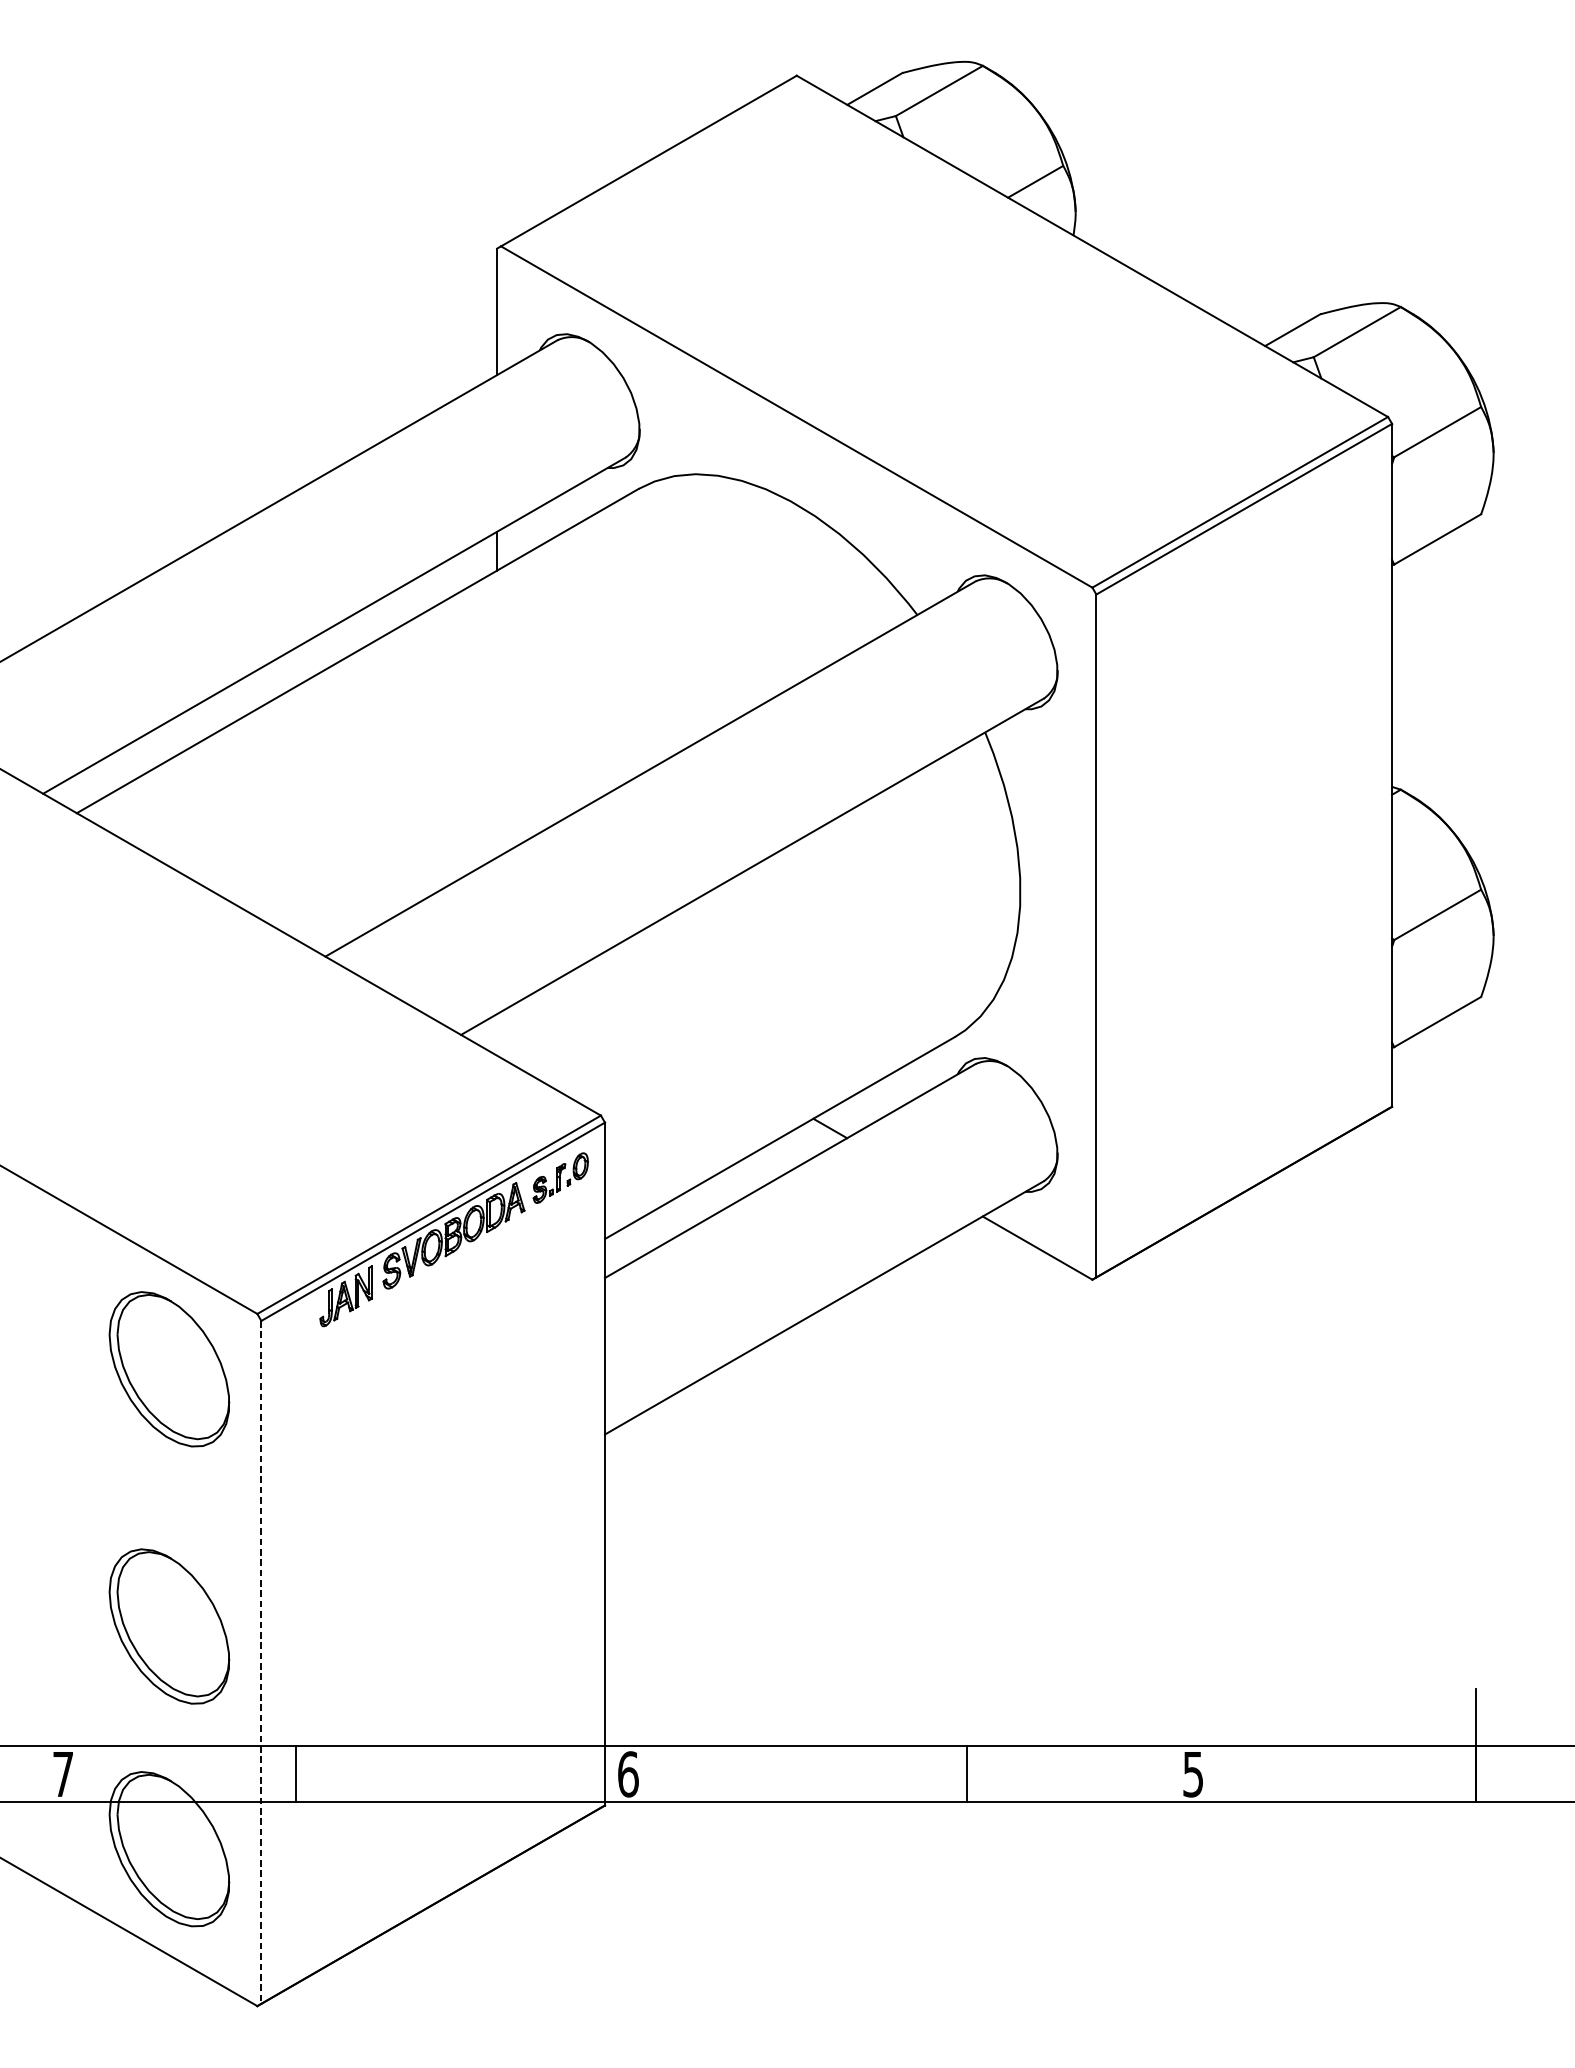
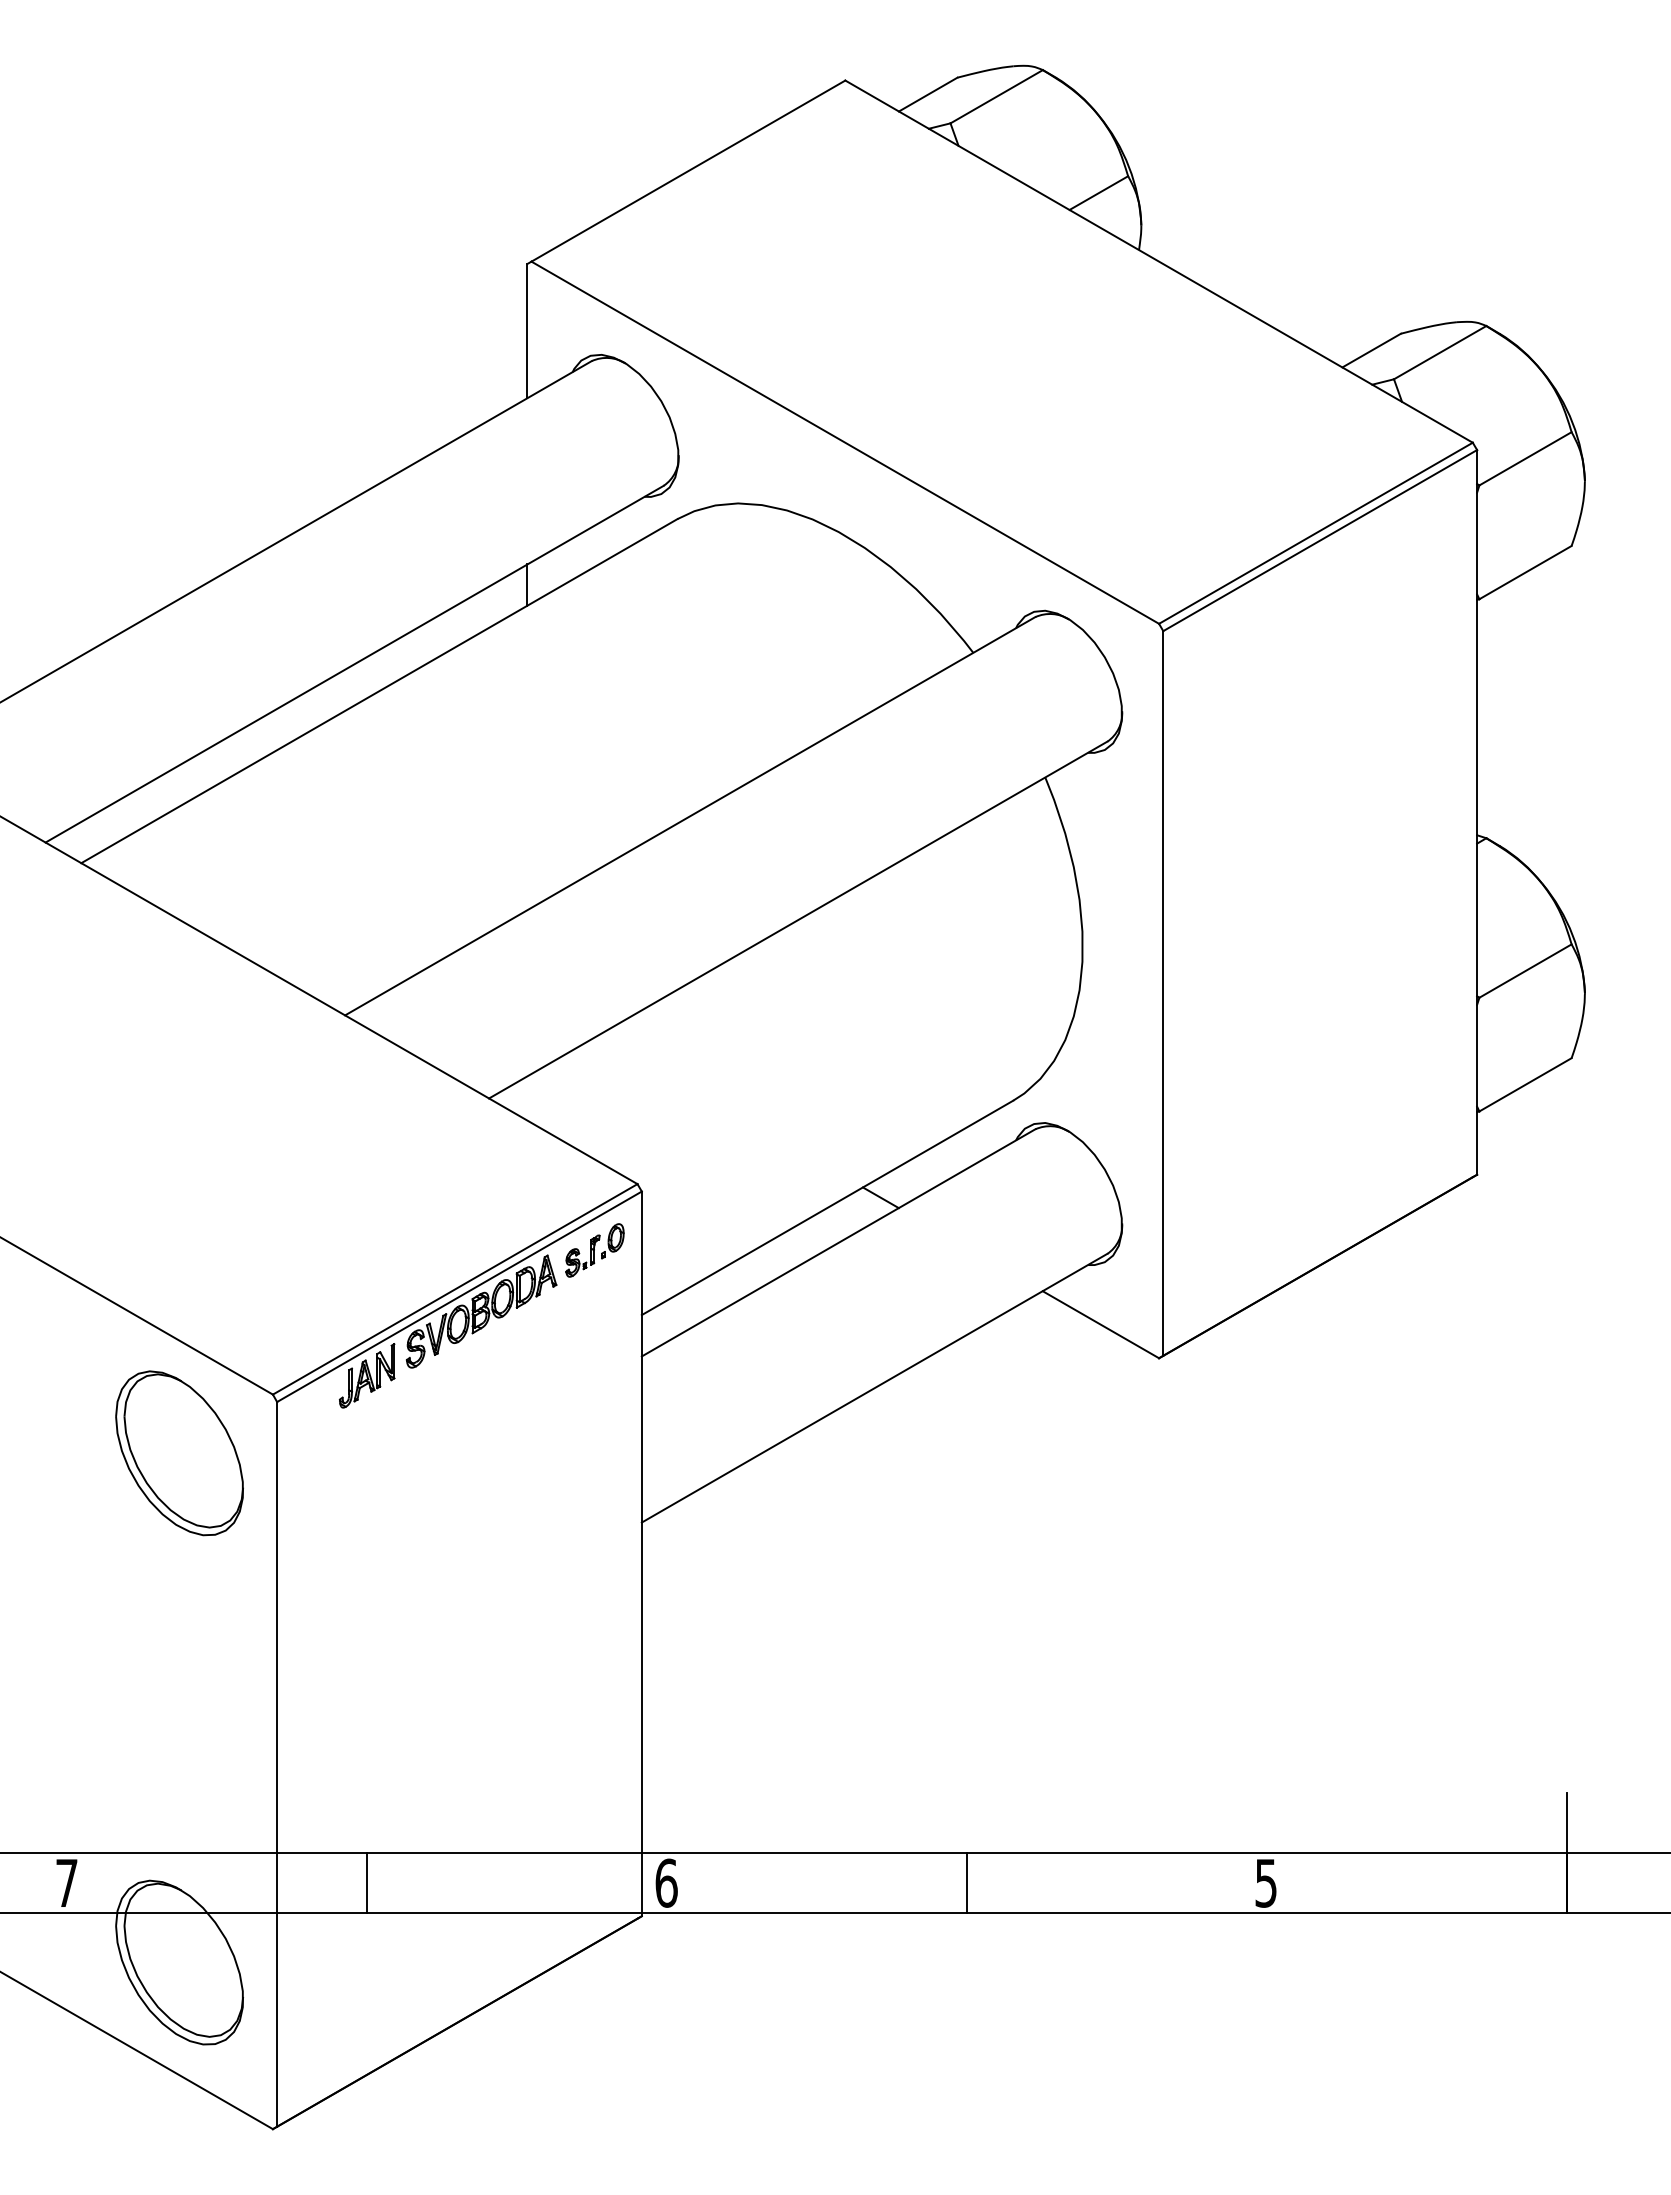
part: (169, 1626) -> (179, 1726), removed
line: (261, 1662) -> (277, 1764), dashed -> solid
line: (296, 1774) -> (367, 1883), moved
line: (966, 1774) -> (966, 1883), moved

